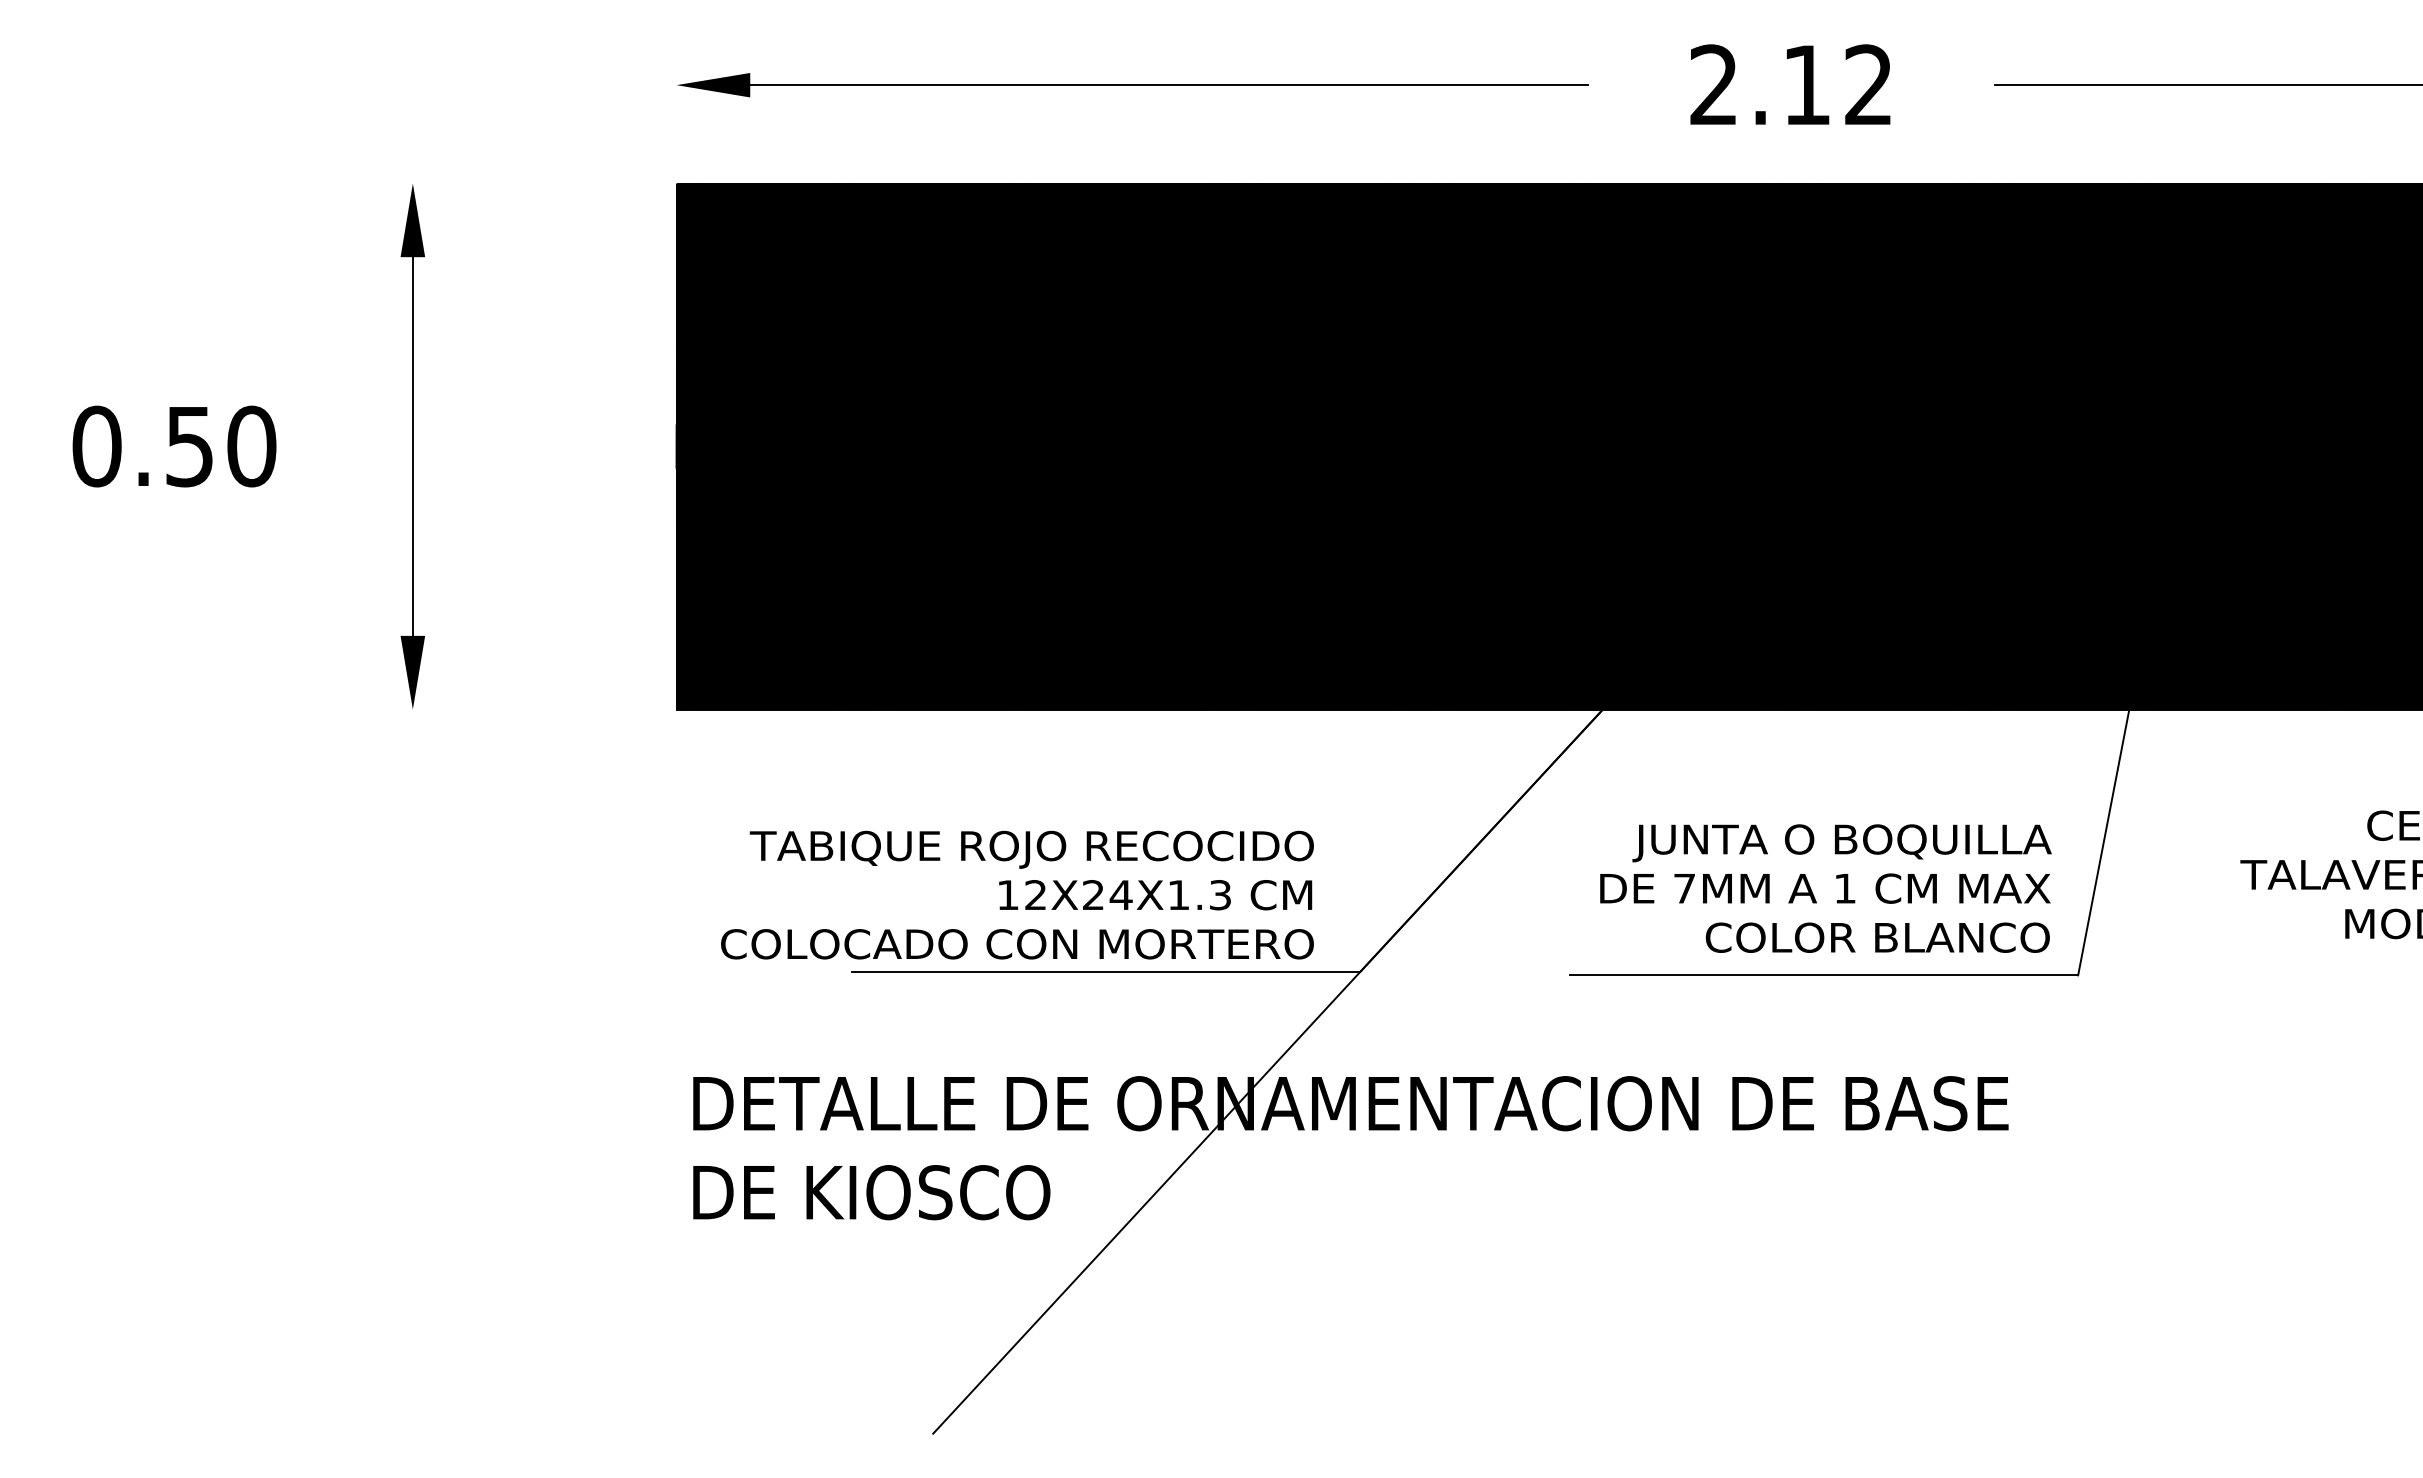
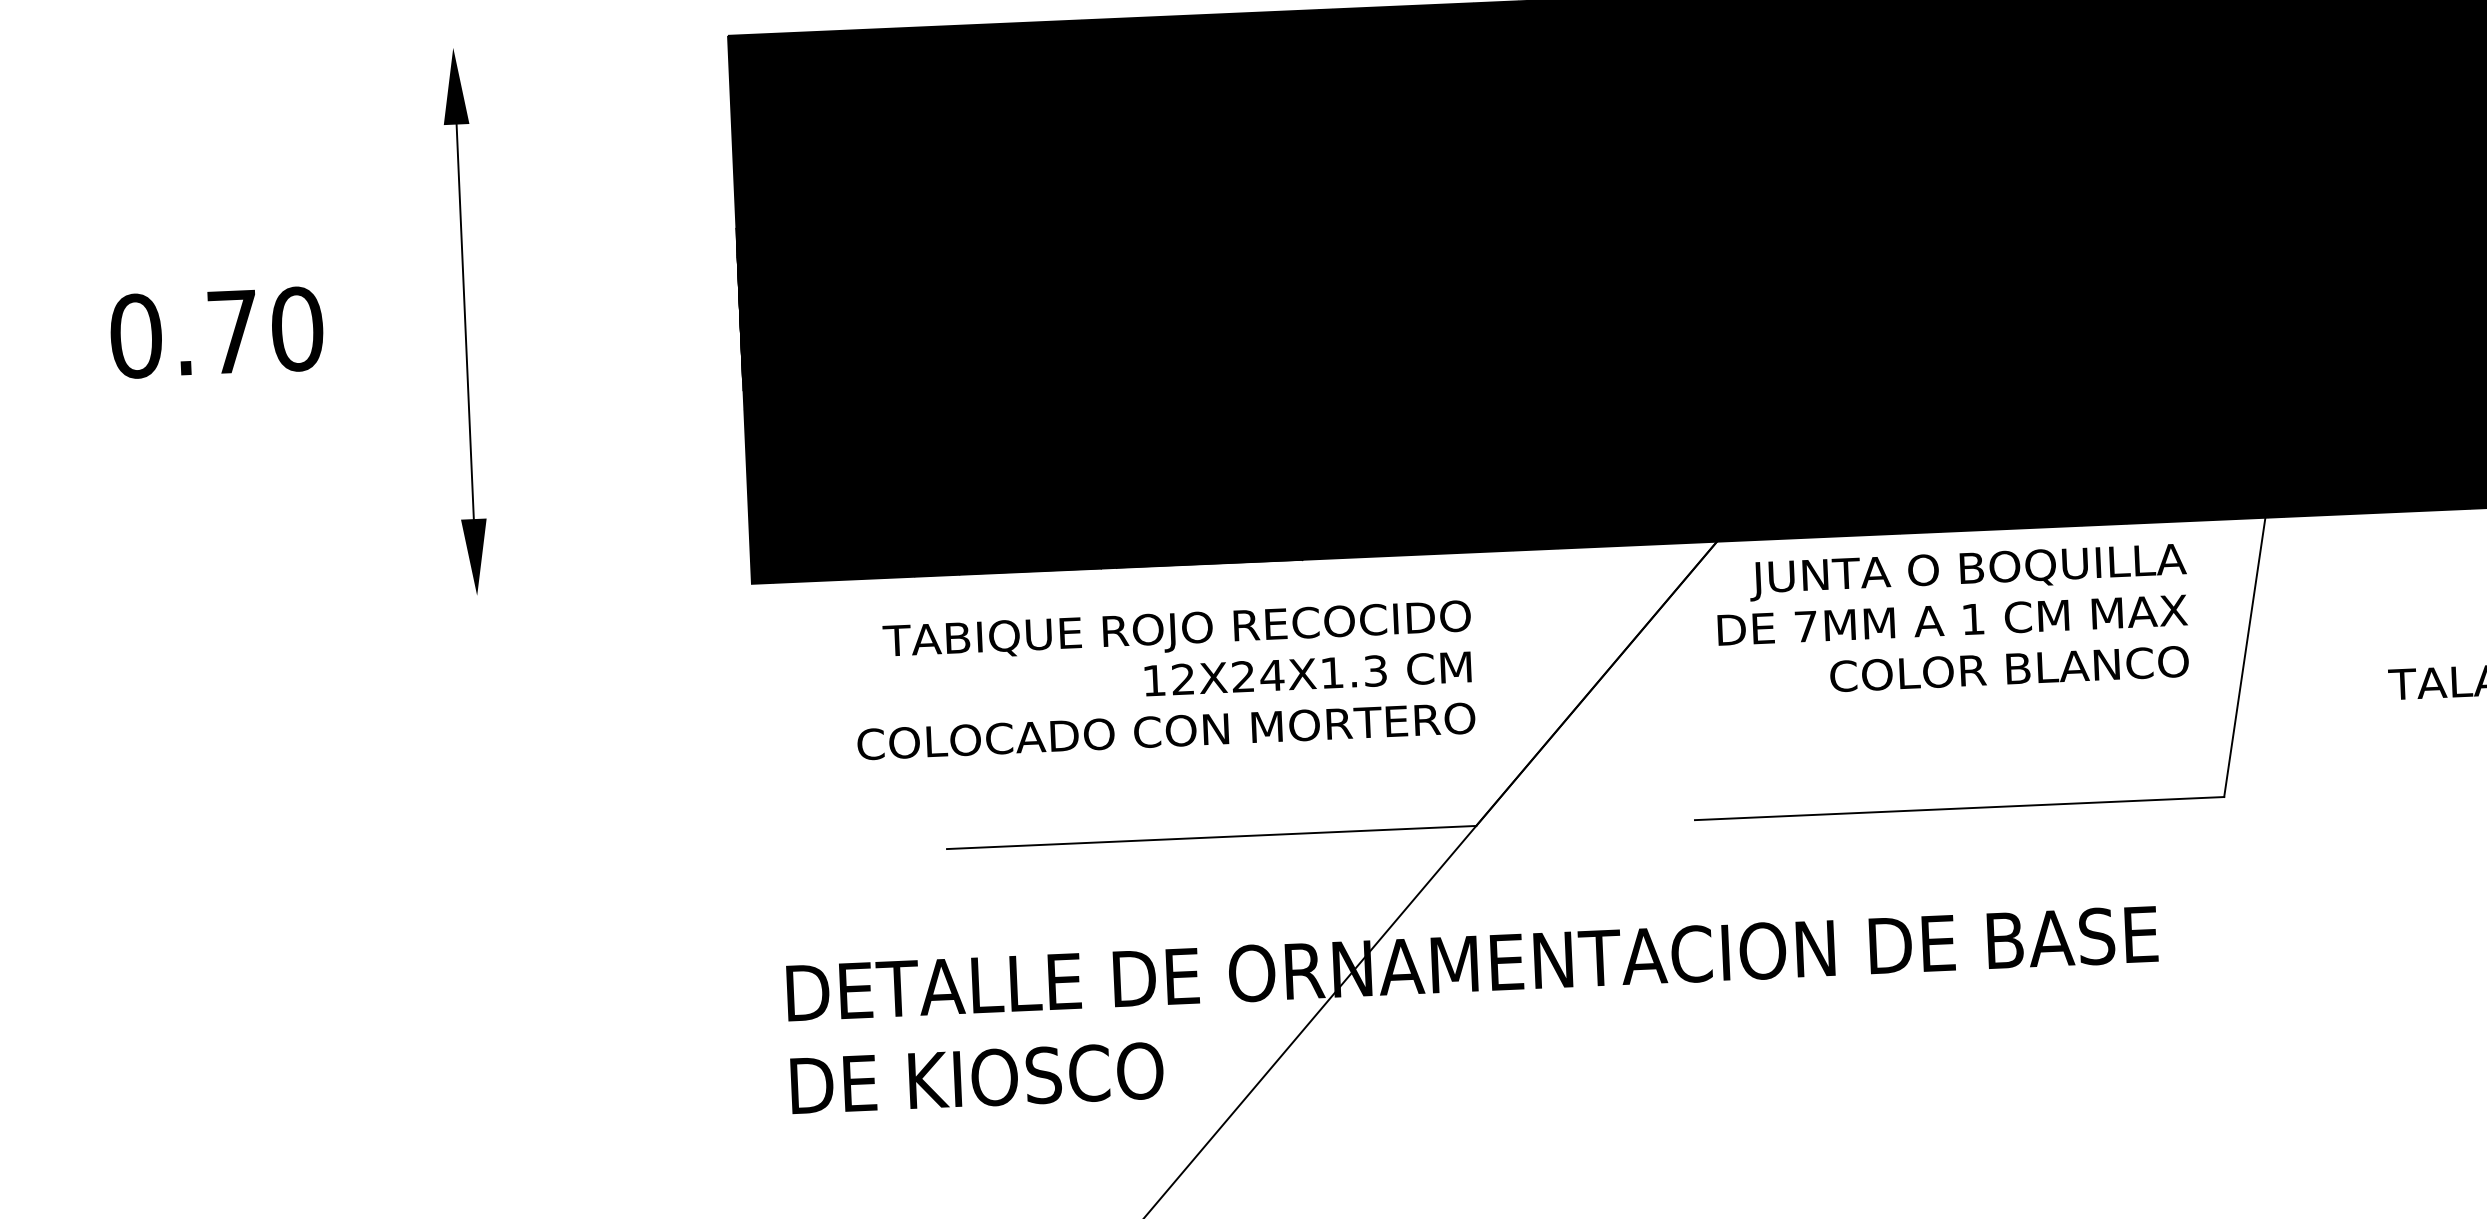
text: (189, 447) -> (232, 333), 0.50 -> 0.70
text: (1825, 888) -> (1952, 620), moved
text: (1017, 894) -> (1164, 679), moved

